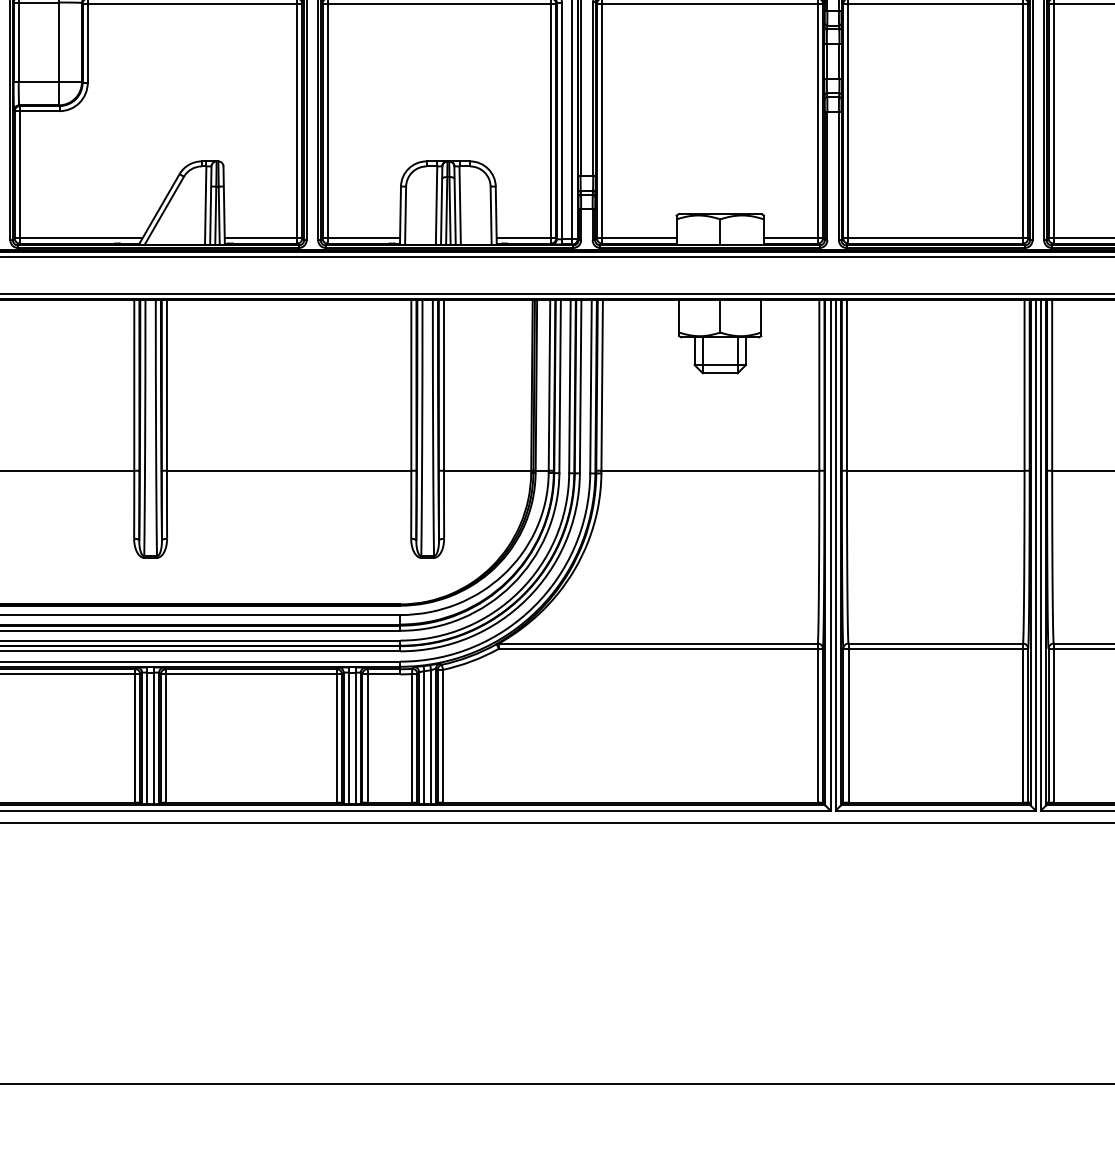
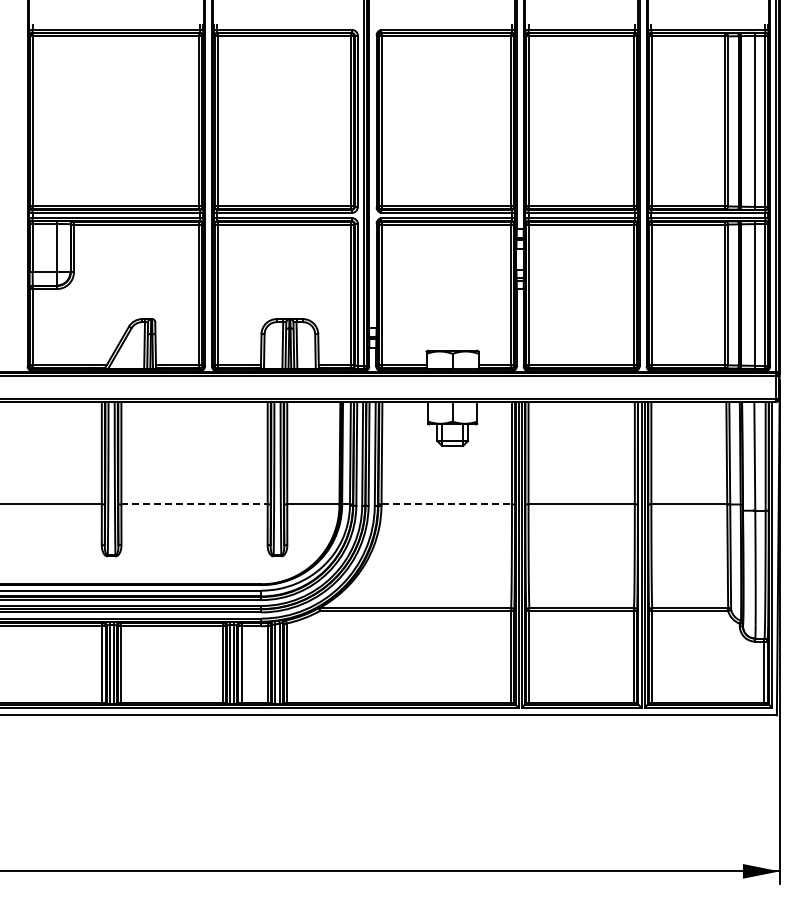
line: (290, 471) -> (195, 504), solid -> dashed
line: (711, 471) -> (447, 504), solid -> dashed

